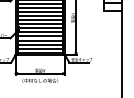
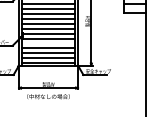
line: (40, 36) -> (48, 43), removed

